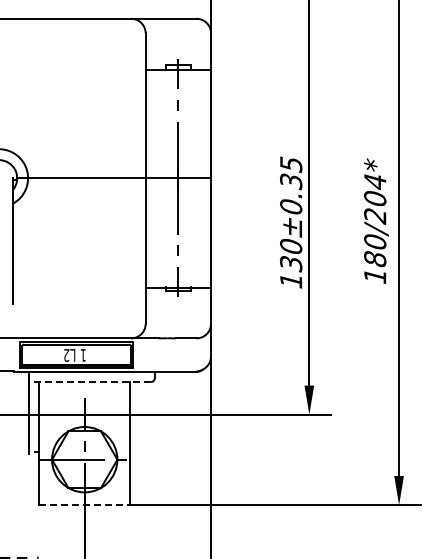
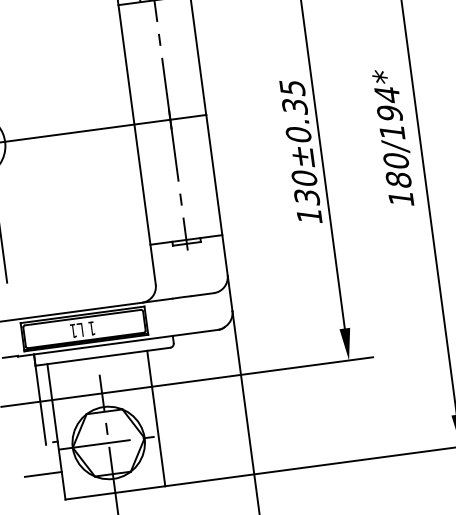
text: (375, 207) -> (391, 123), 180/204* -> 180/194*
text: (66, 355) -> (73, 331), L2 -> L1
line: (89, 381) -> (102, 356), dashed -> solid
line: (22, 480) -> (43, 474), added
line: (85, 505) -> (116, 493), dashed -> solid

